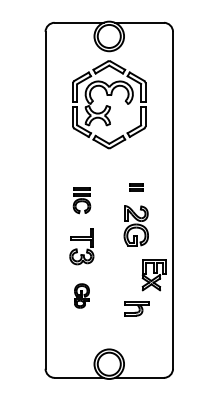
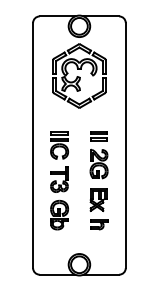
part: (136, 187) -> (99, 136), size x1.67
part: (81, 200) -> (59, 145), size x1.43
part: (153, 275) -> (98, 200), moved
part: (81, 295) -> (59, 214), size x1.67

